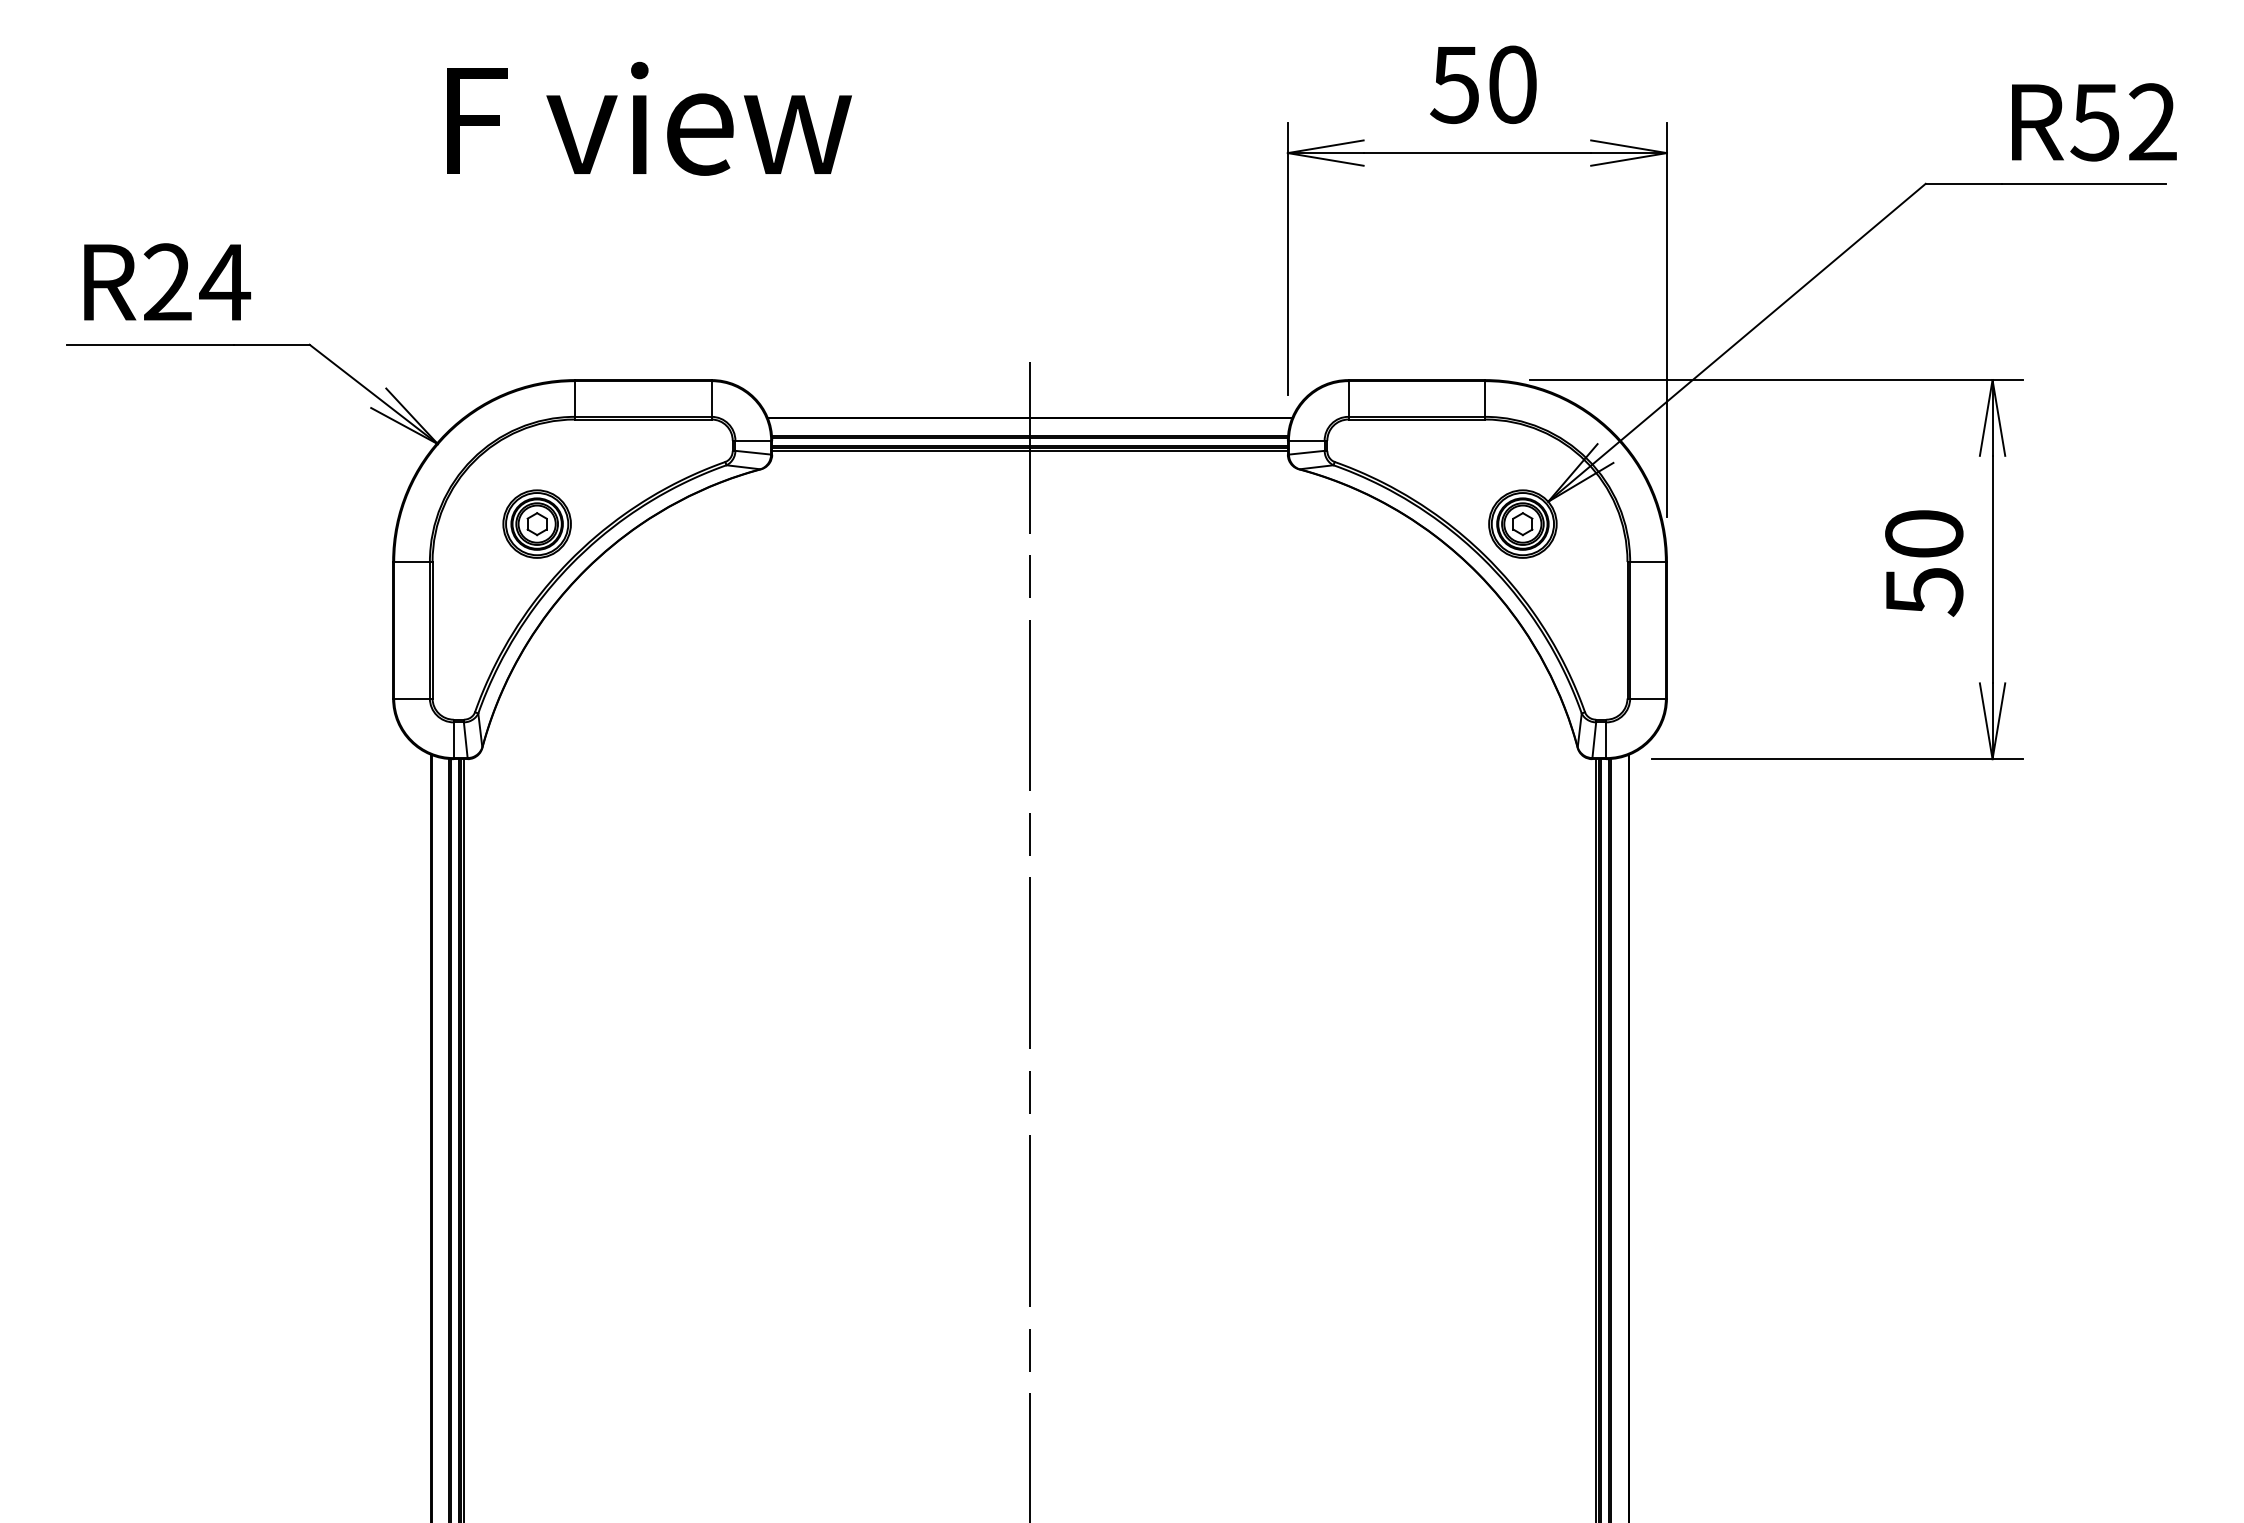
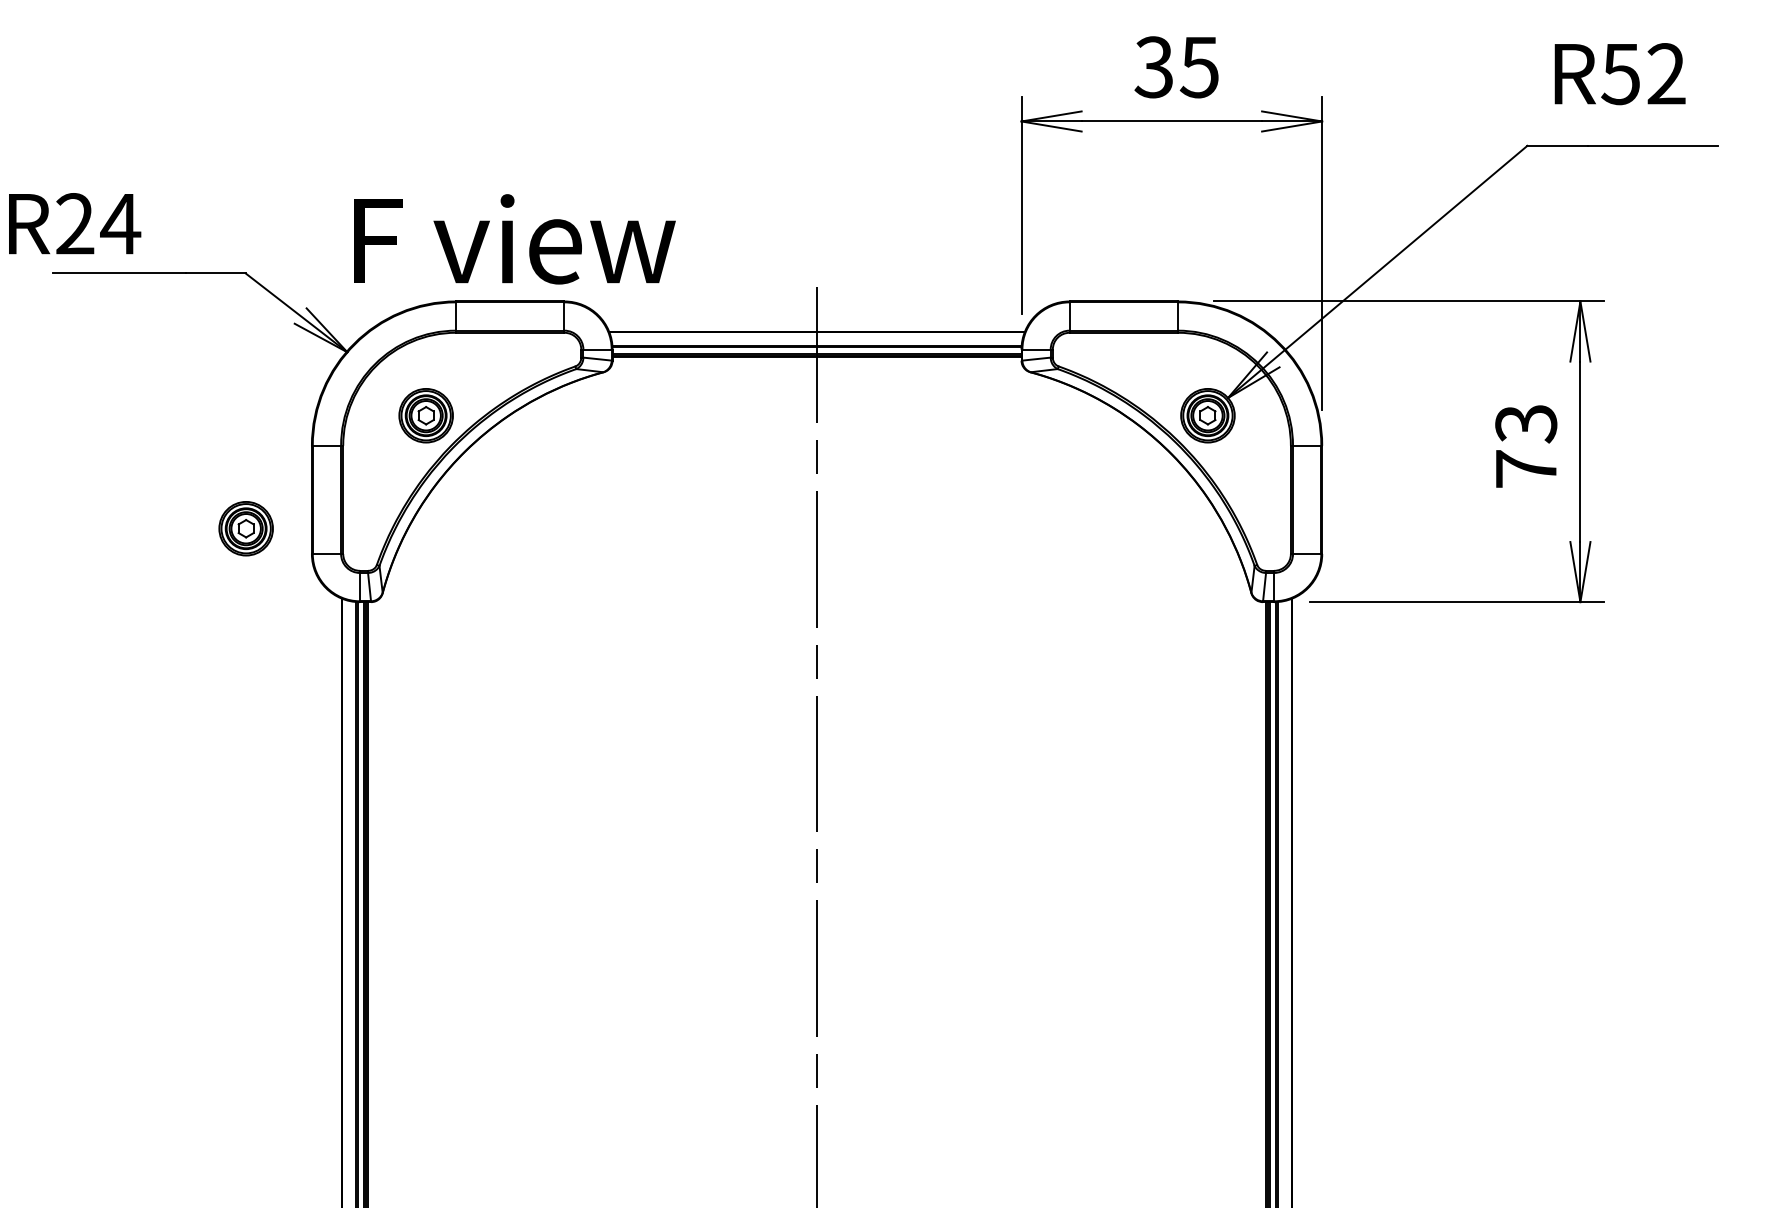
text: (1483, 85) -> (1176, 67), 50 -> 35
text: (648, 119) -> (514, 239), moved
text: (2093, 122) -> (1619, 74), moved
text: (168, 281) -> (75, 223), moved
text: (1924, 562) -> (1526, 446), 50 -> 73
part: (309, 666) -> (245, 528), added

